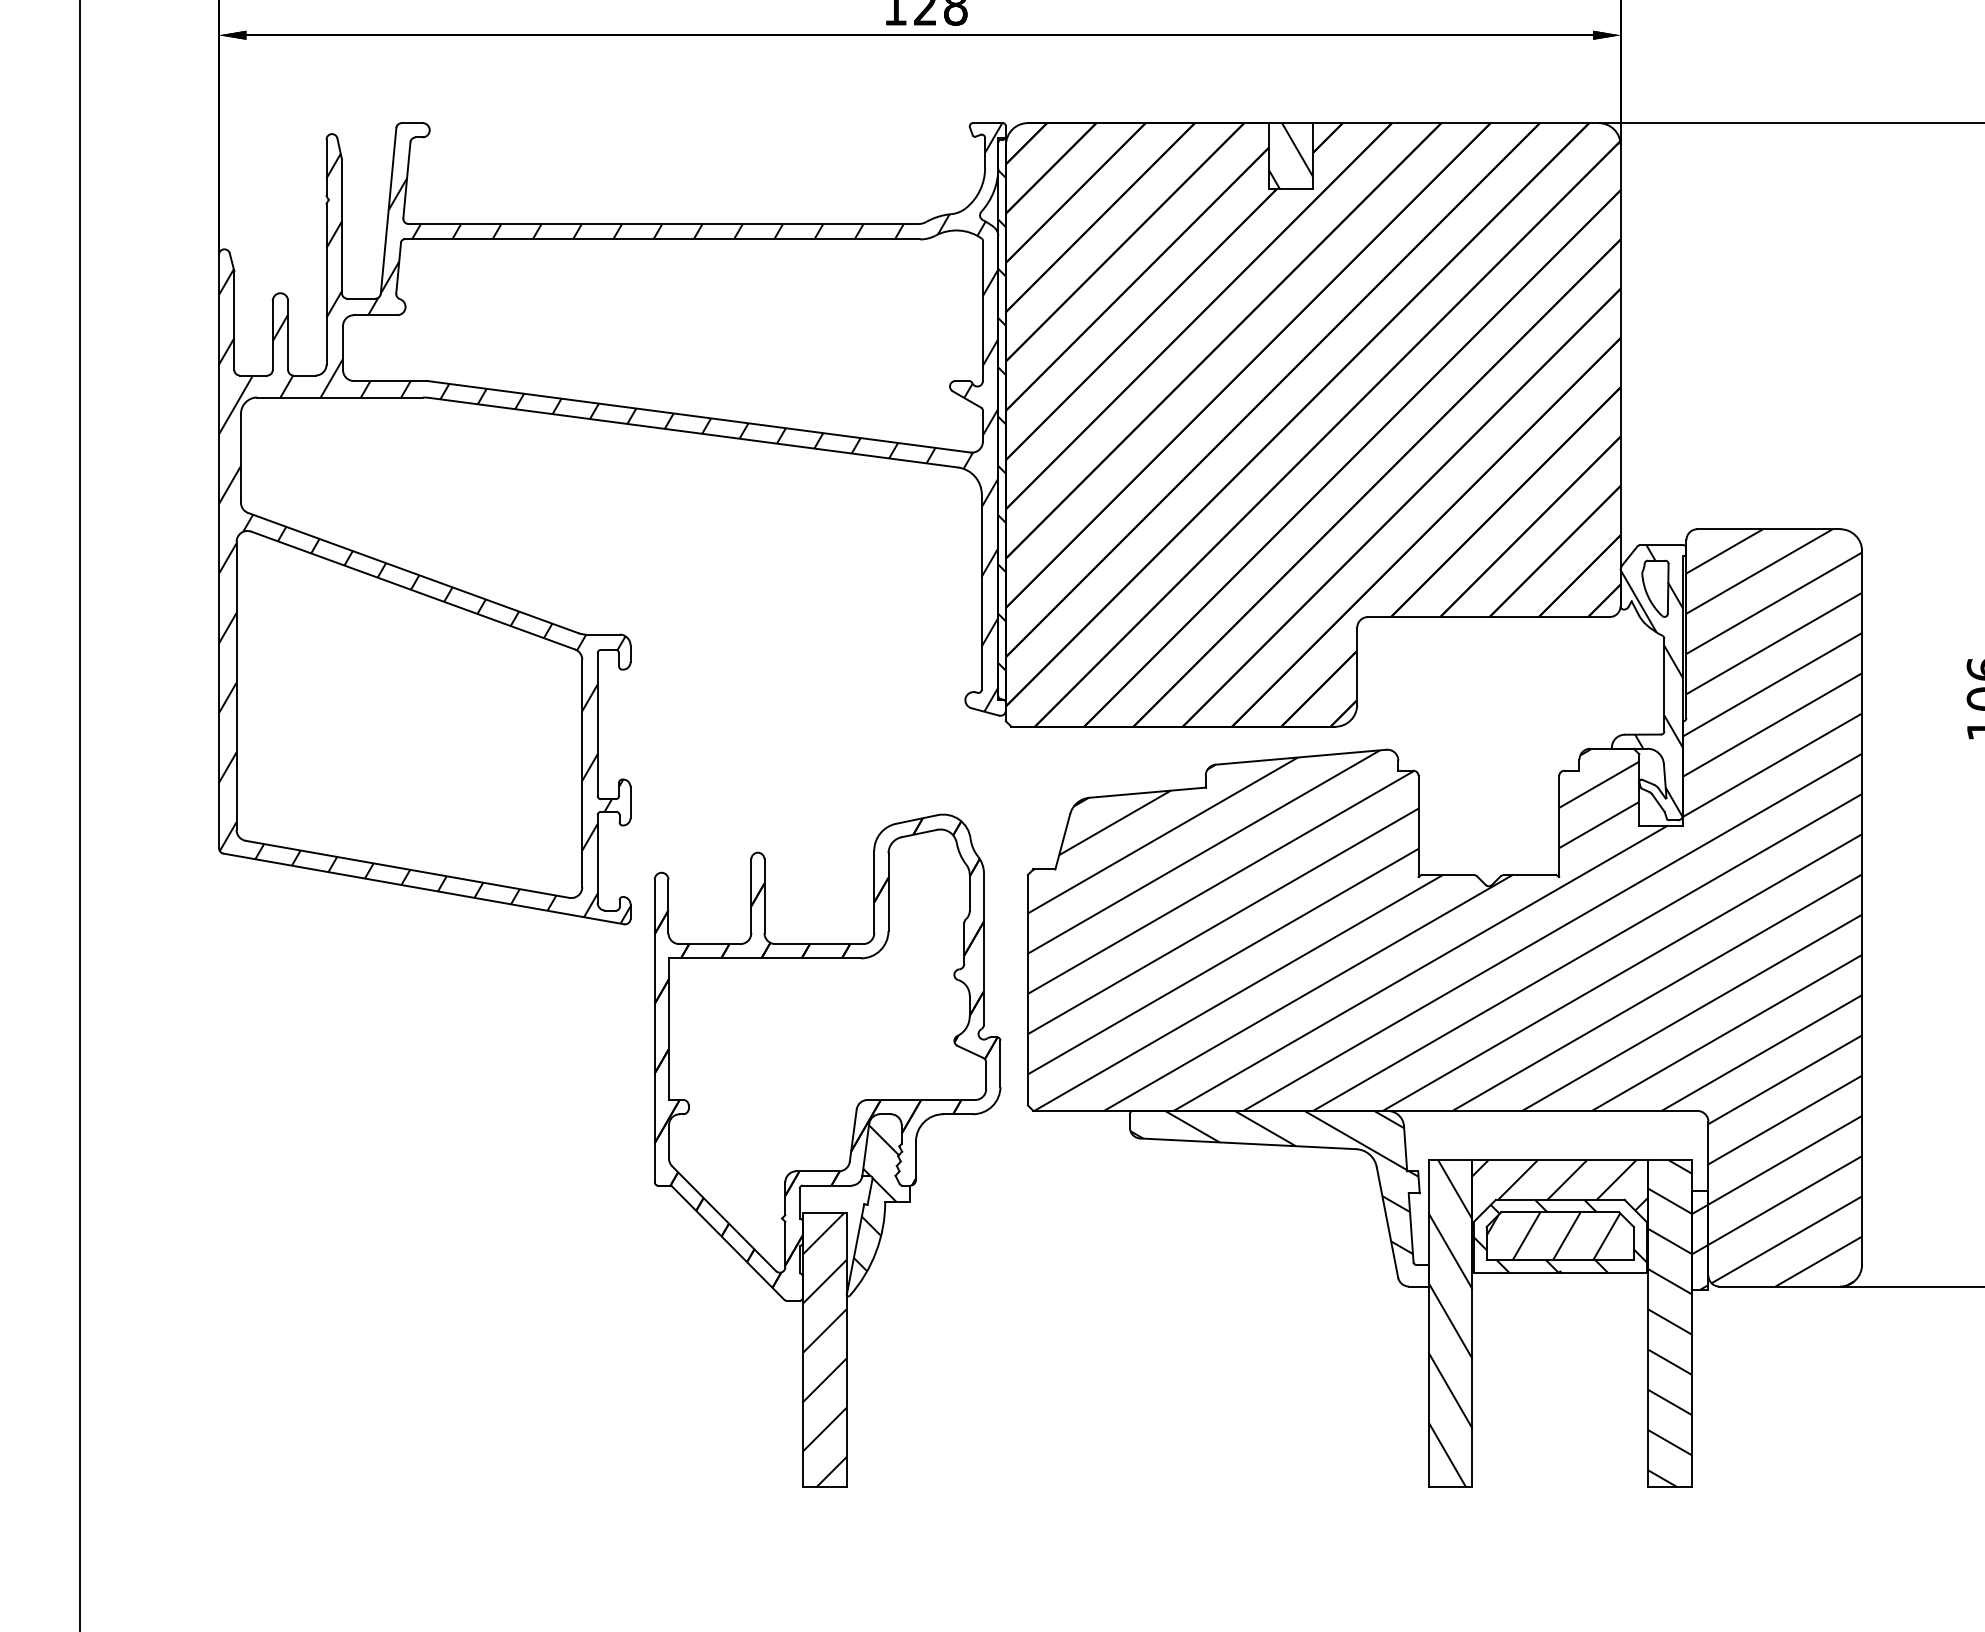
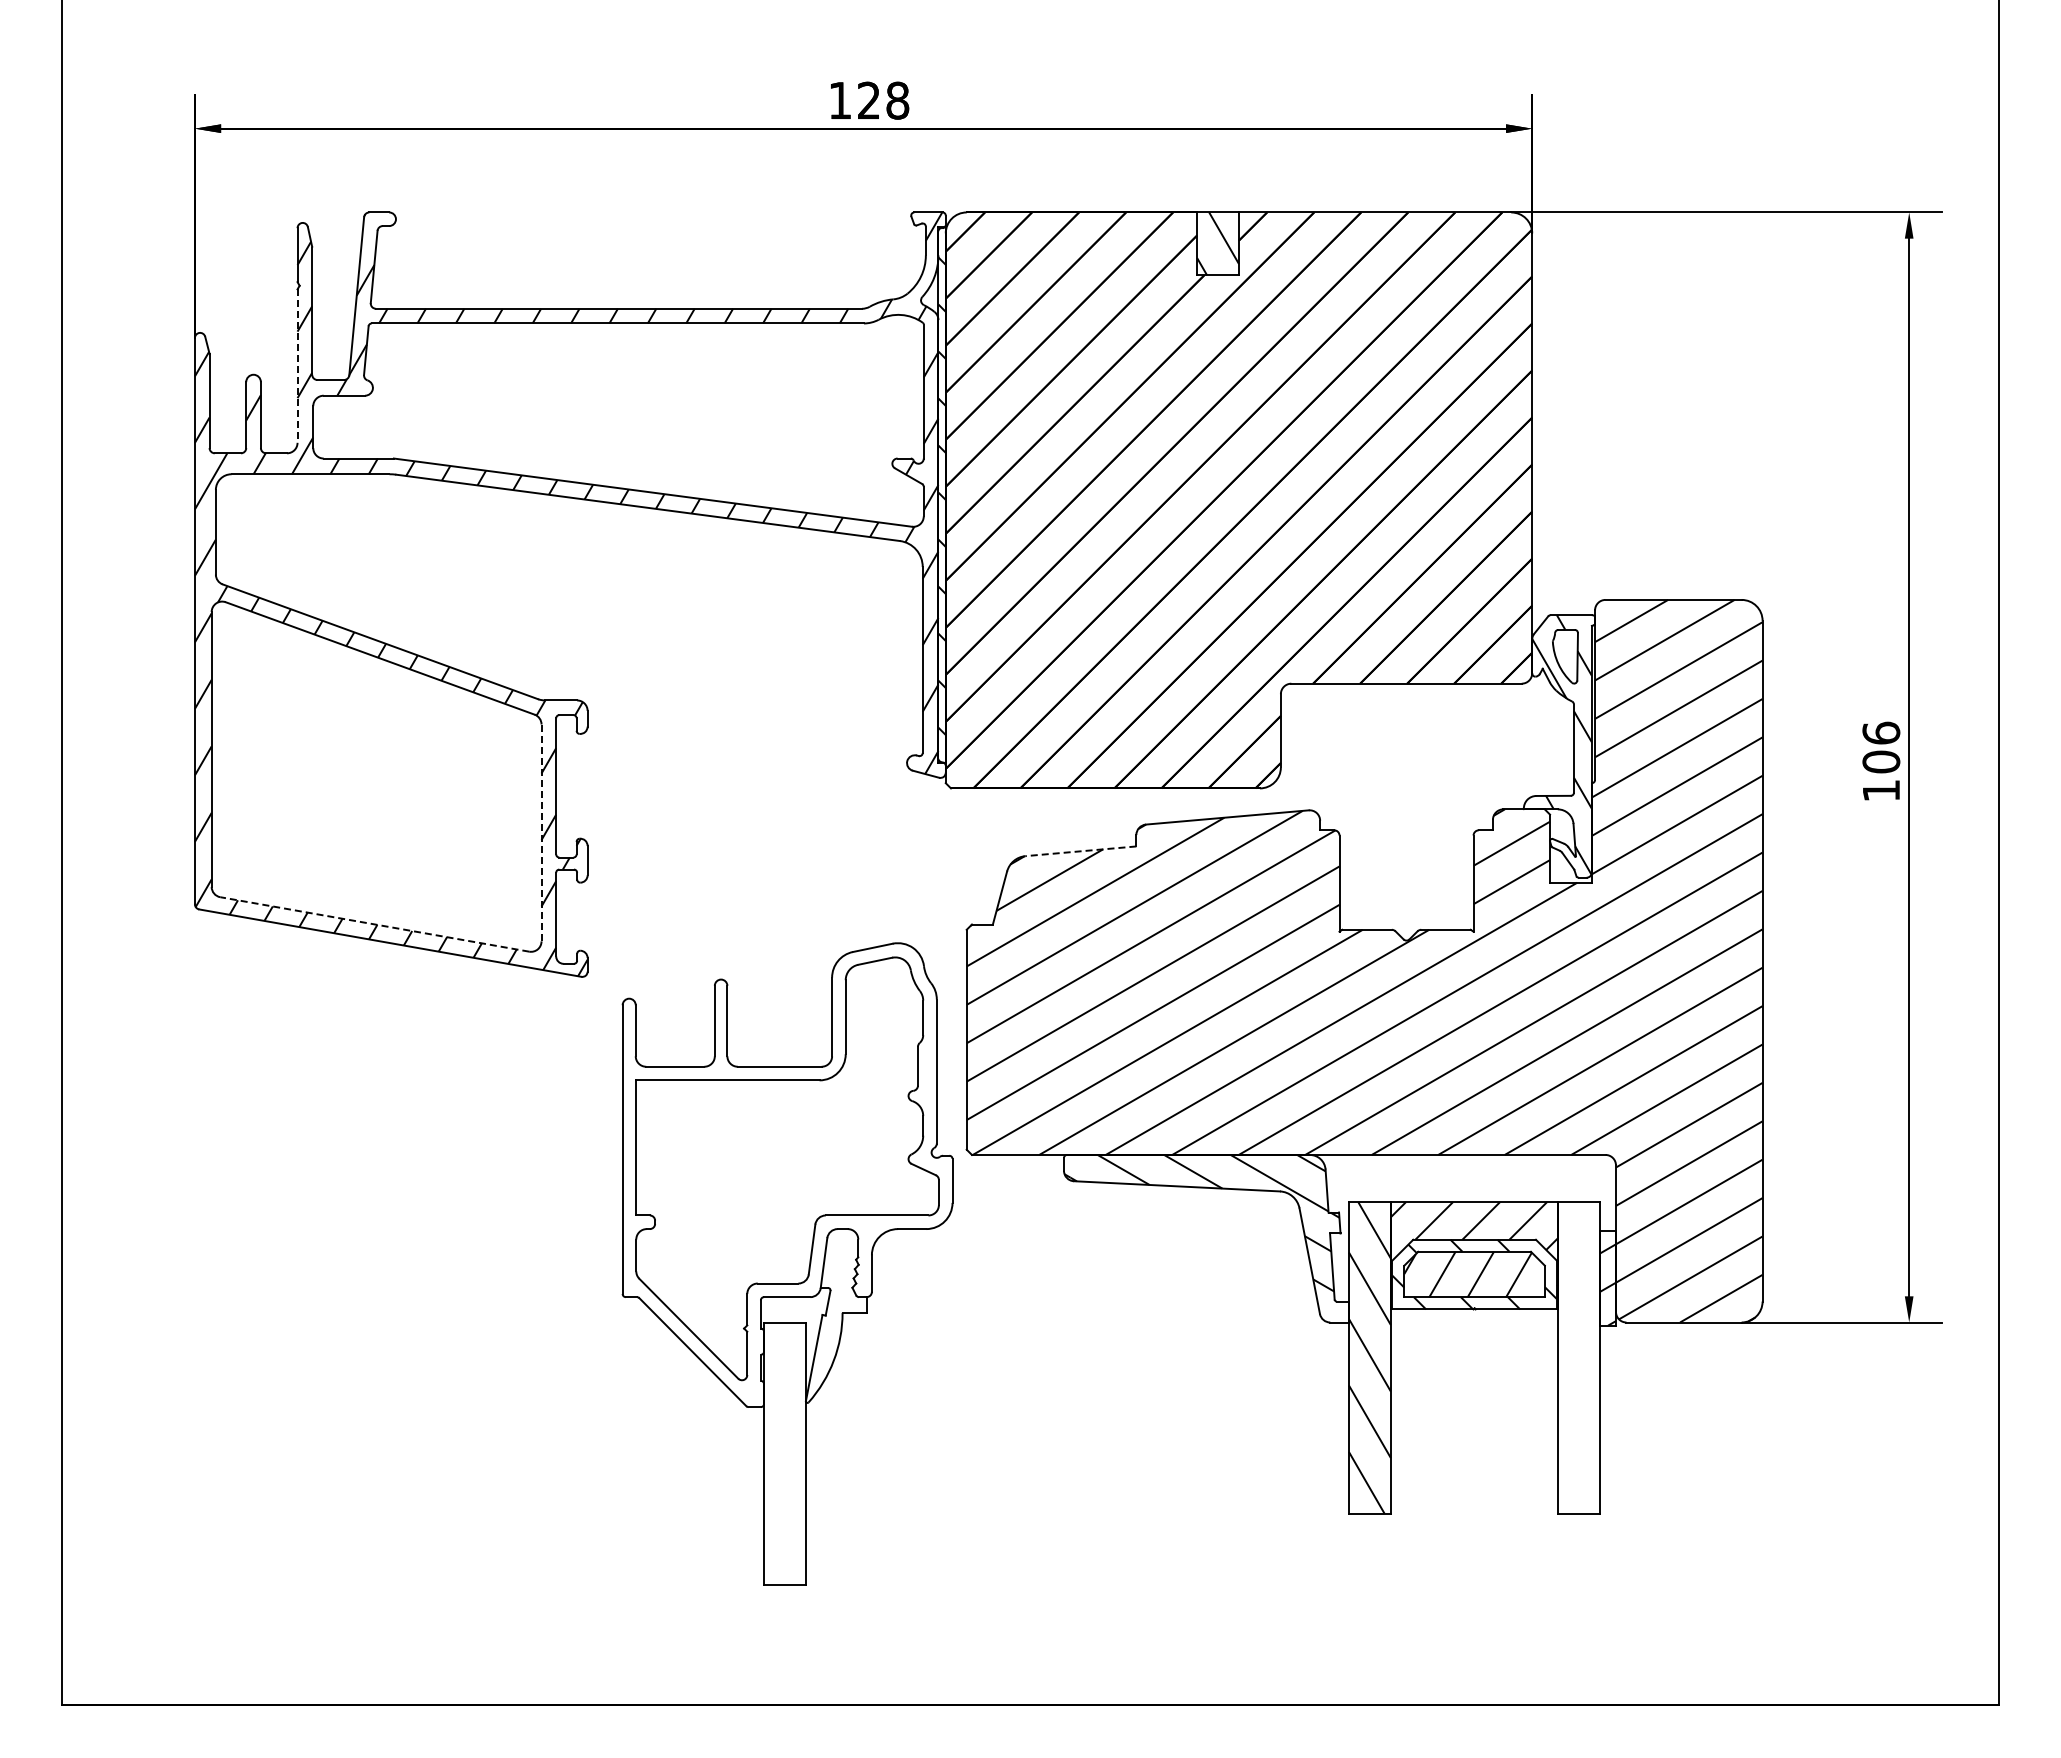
line: (326, 284) -> (297, 366), solid -> dashed
line: (582, 774) -> (541, 833), solid -> dashed
line: (1147, 792) -> (1080, 851), solid -> dashed
line: (407, 869) -> (374, 924), solid -> dashed
part: (827, 1150) -> (787, 1263), moved
hatch: (1670, 1323) -> (1579, 1357), removed

